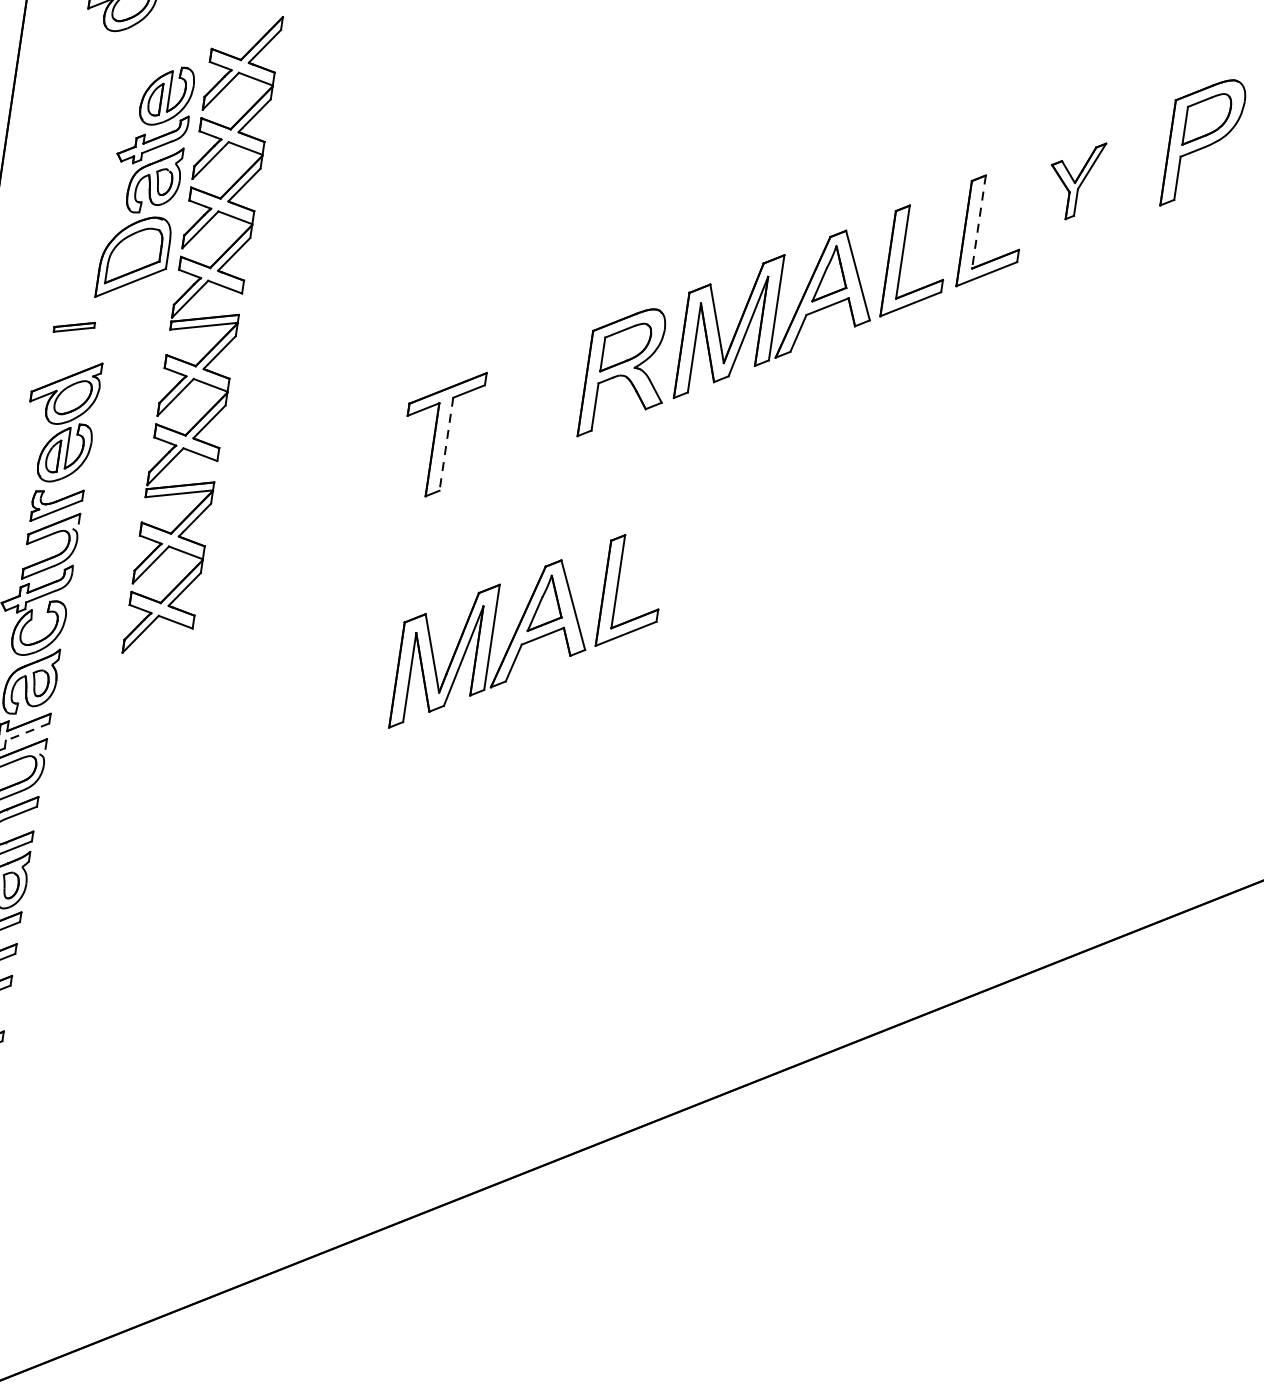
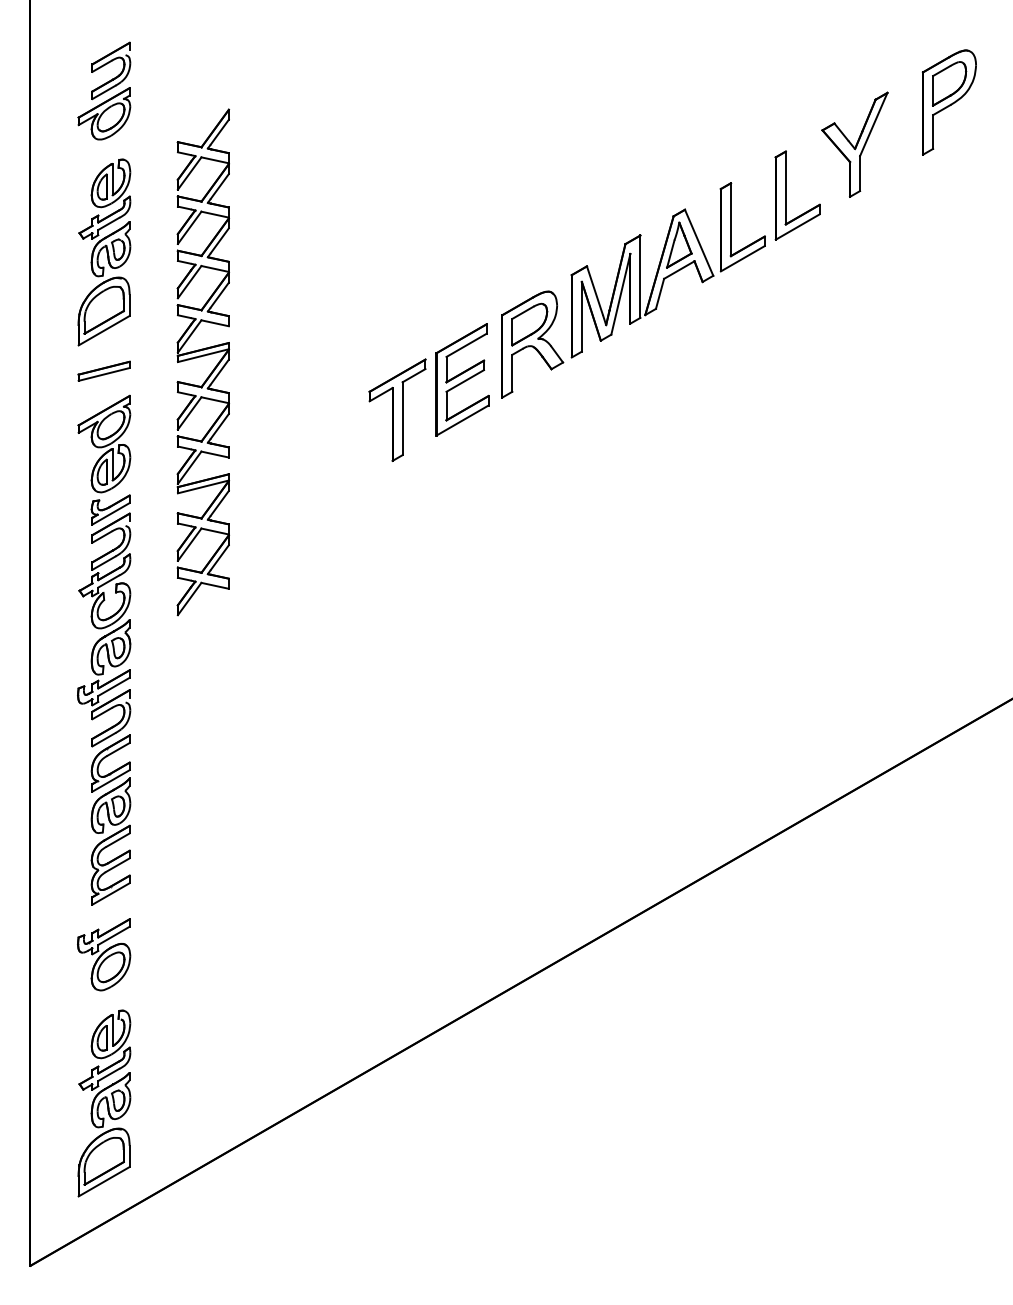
part: (1074, 179) -> (854, 144), size x1.67
part: (145, 183) -> (104, 252), moved
line: (978, 222) -> (785, 188), dashed -> solid
part: (73, 326) -> (103, 370), size x1.67
part: (530, 405) -> (462, 379), added
line: (446, 445) -> (402, 419), dashed -> solid
part: (527, 634) -> (486, 555), removed
line: (26, 732) -> (113, 687), dashed -> solid

